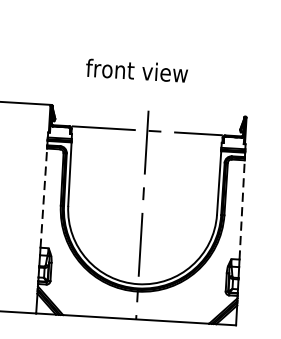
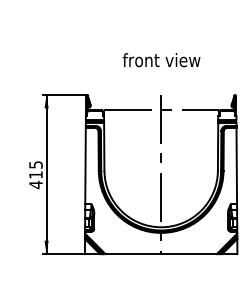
text: (136, 71) -> (161, 60), moved
line: (43, 198) -> (85, 166), dashed -> solid
line: (241, 210) -> (236, 166), dashed -> solid

